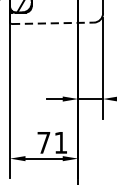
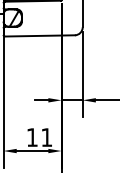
line: (53, 22) -> (40, 35), dashed -> solid
text: (44, 142) -> (32, 137), 71 -> 11

